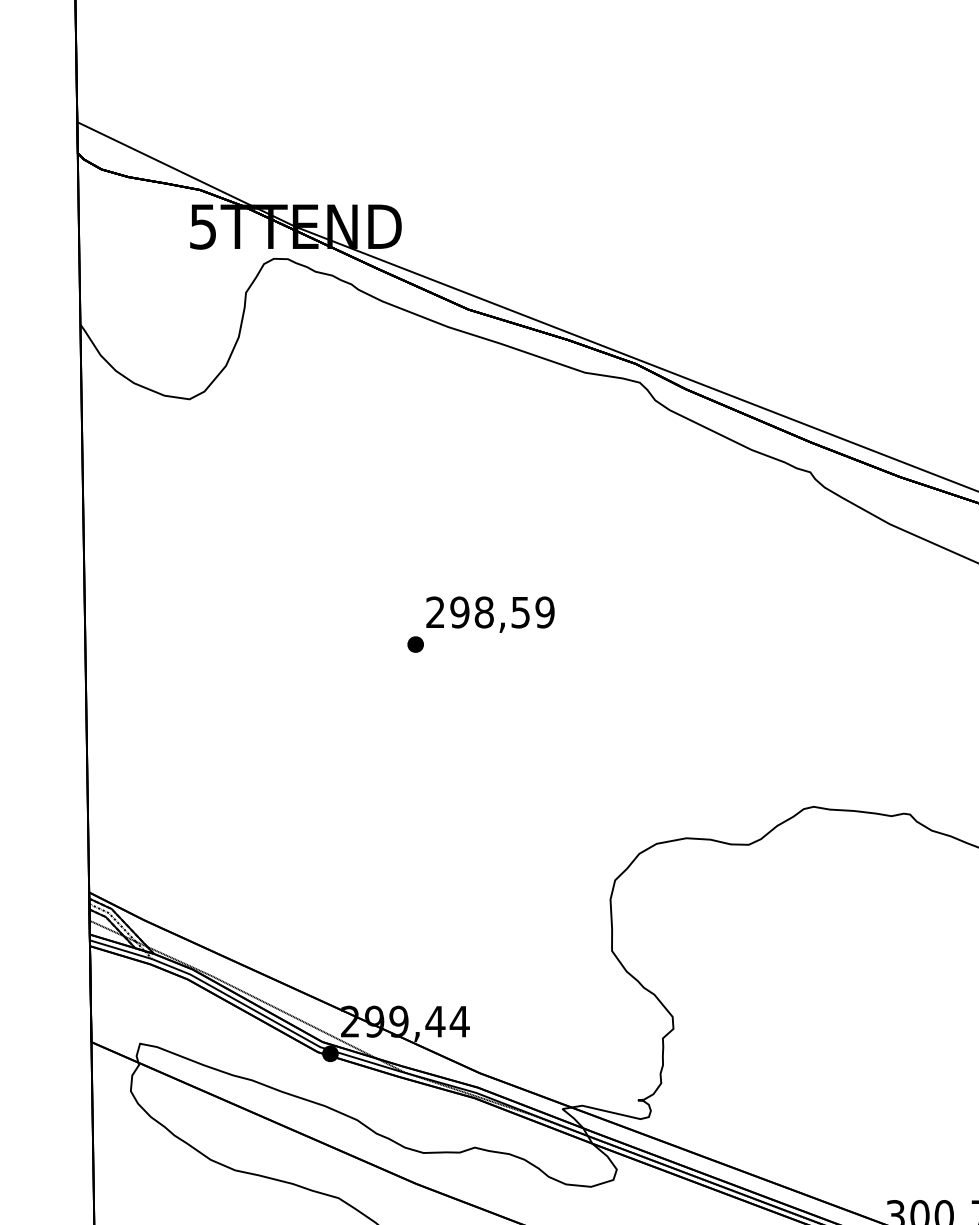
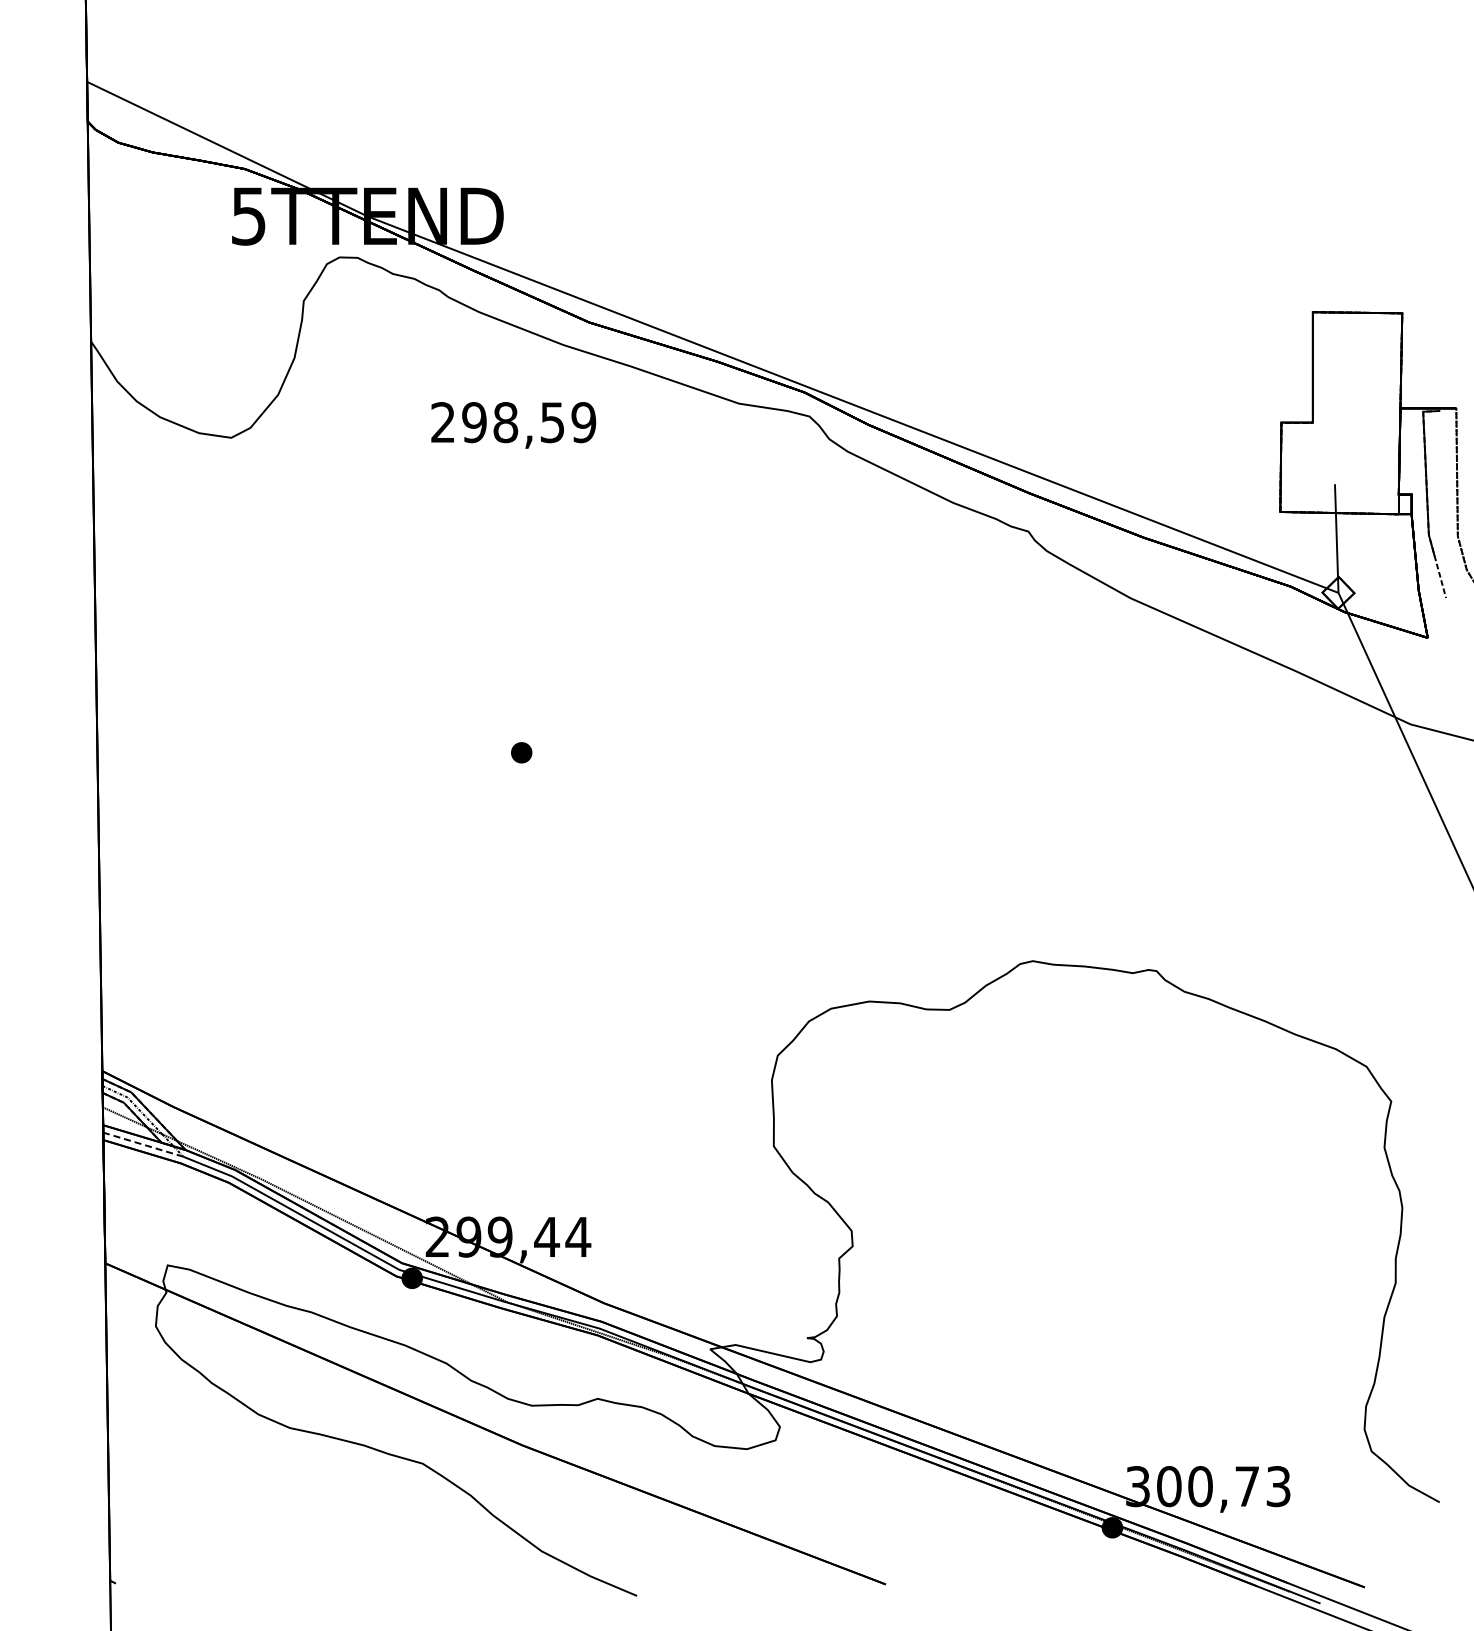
text: (490, 614) -> (513, 425), moved
line: (121, 949) -> (143, 1144), solid -> dashed

